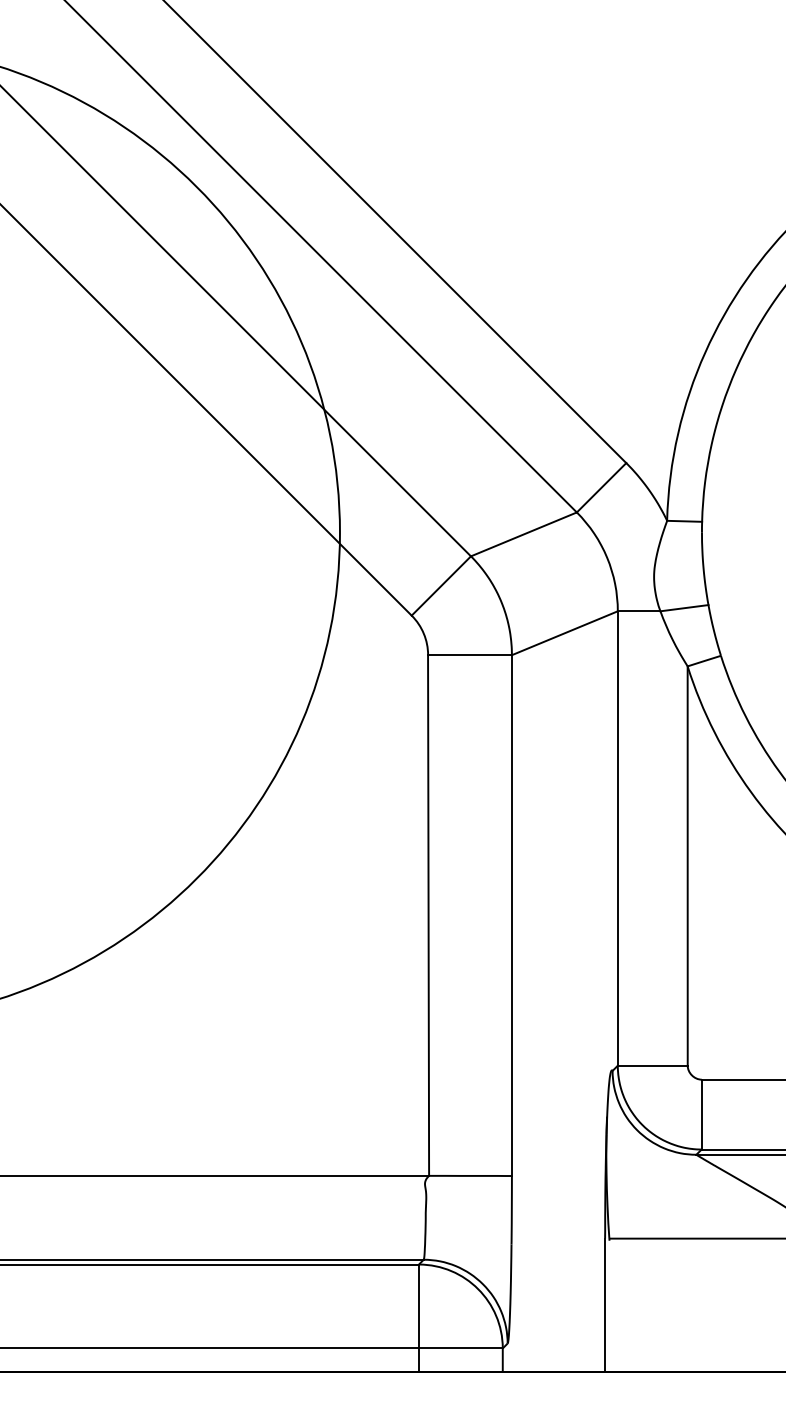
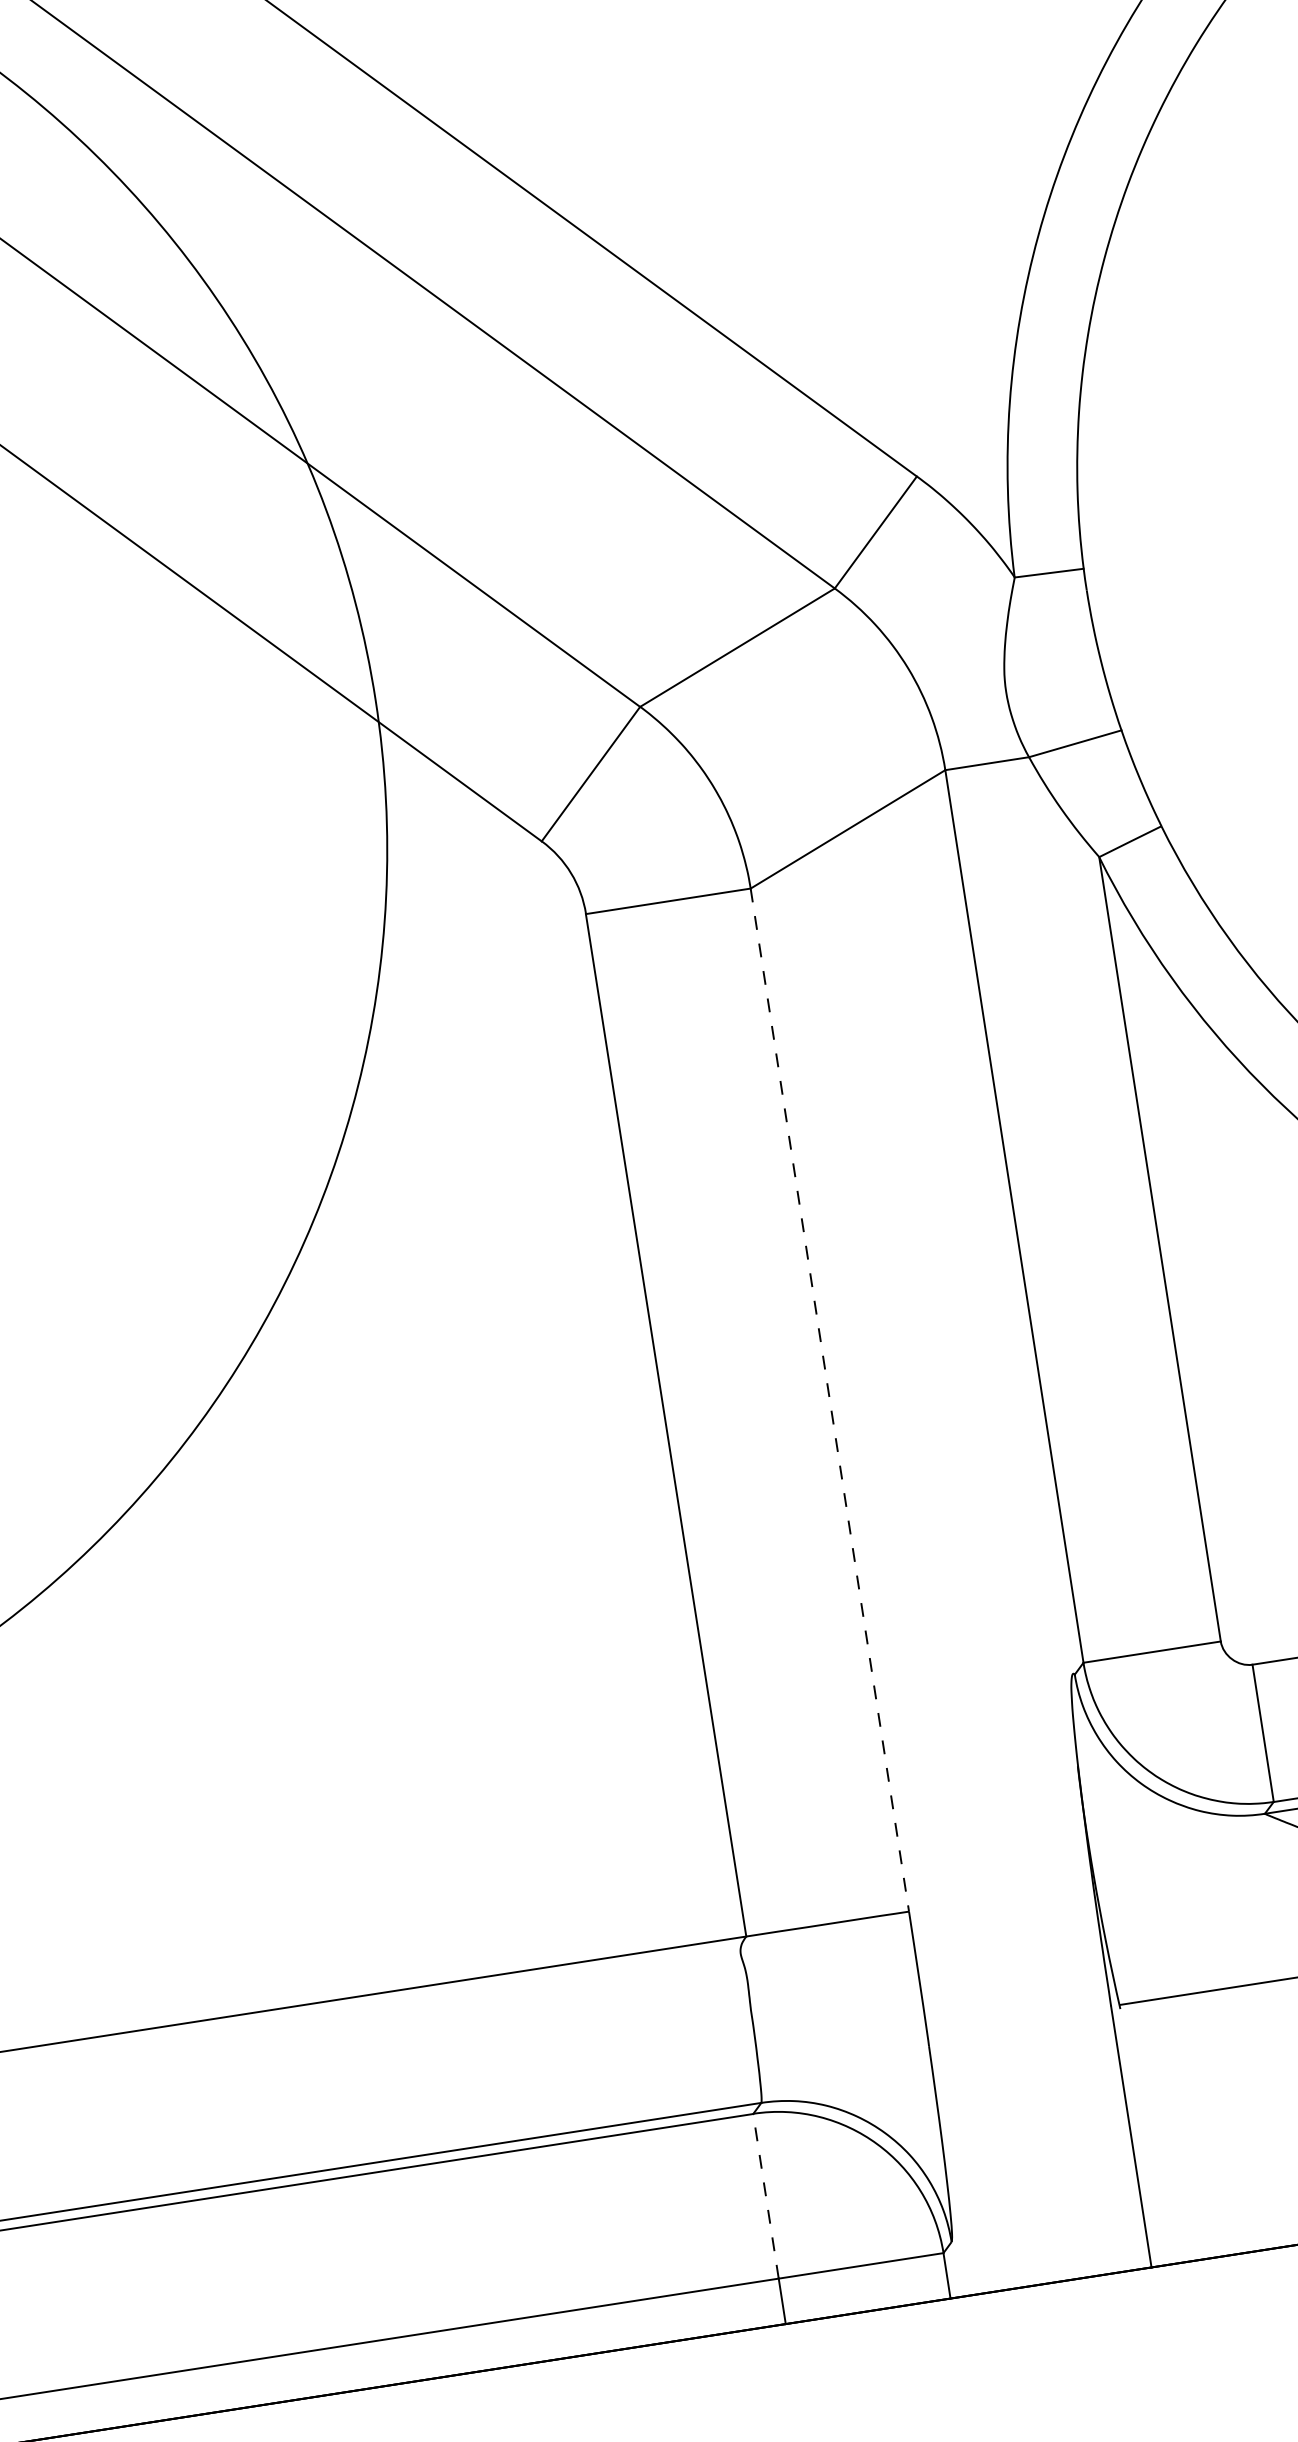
line: (511, 916) -> (829, 1402), solid -> dashed
line: (418, 1306) -> (765, 2196), solid -> dashed

